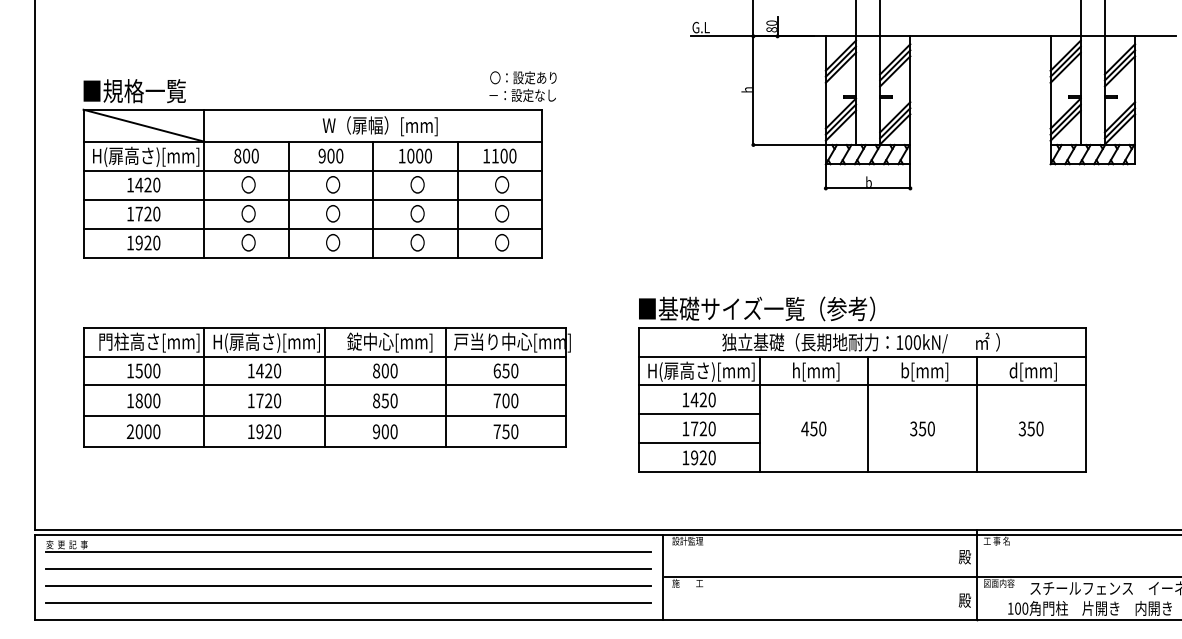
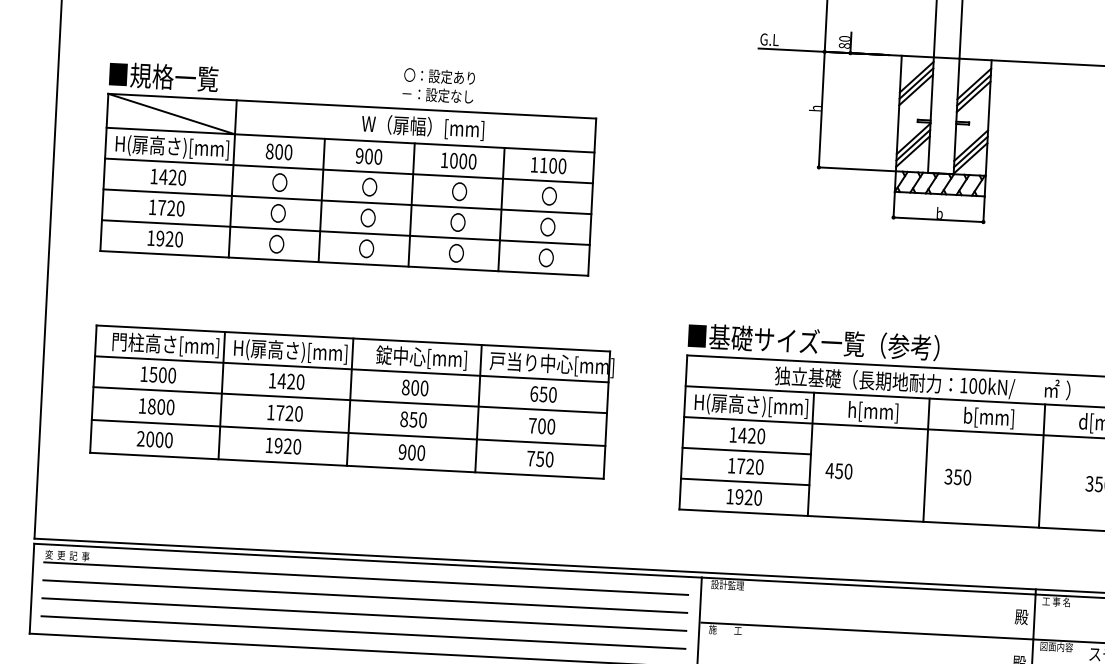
text: (522, 86) -> (438, 85), moved
text: (813, 428) -> (838, 470), moved
text: (922, 428) -> (957, 476), moved

